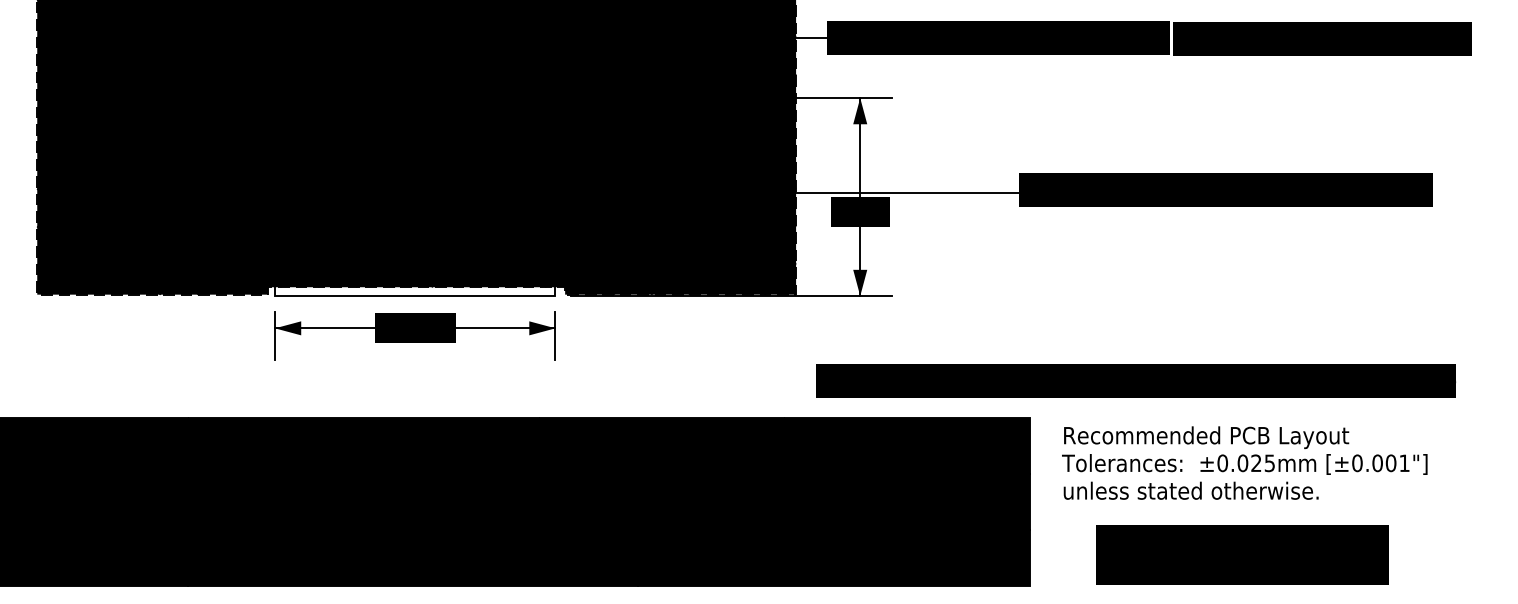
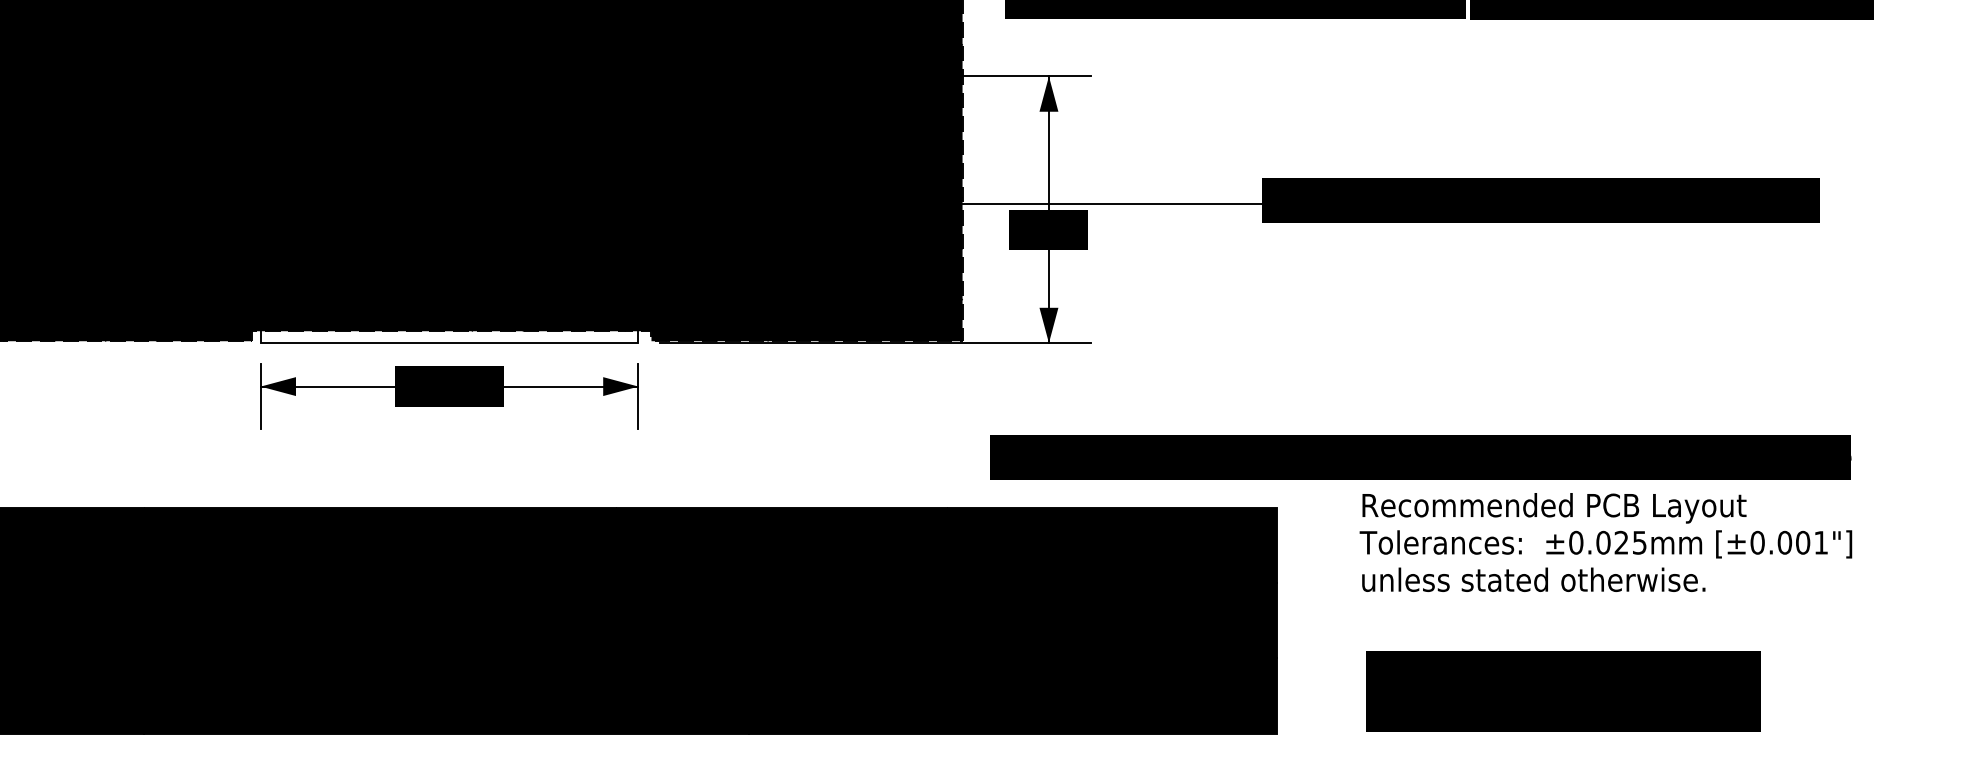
text: (1244, 462) -> (1605, 541), moved

